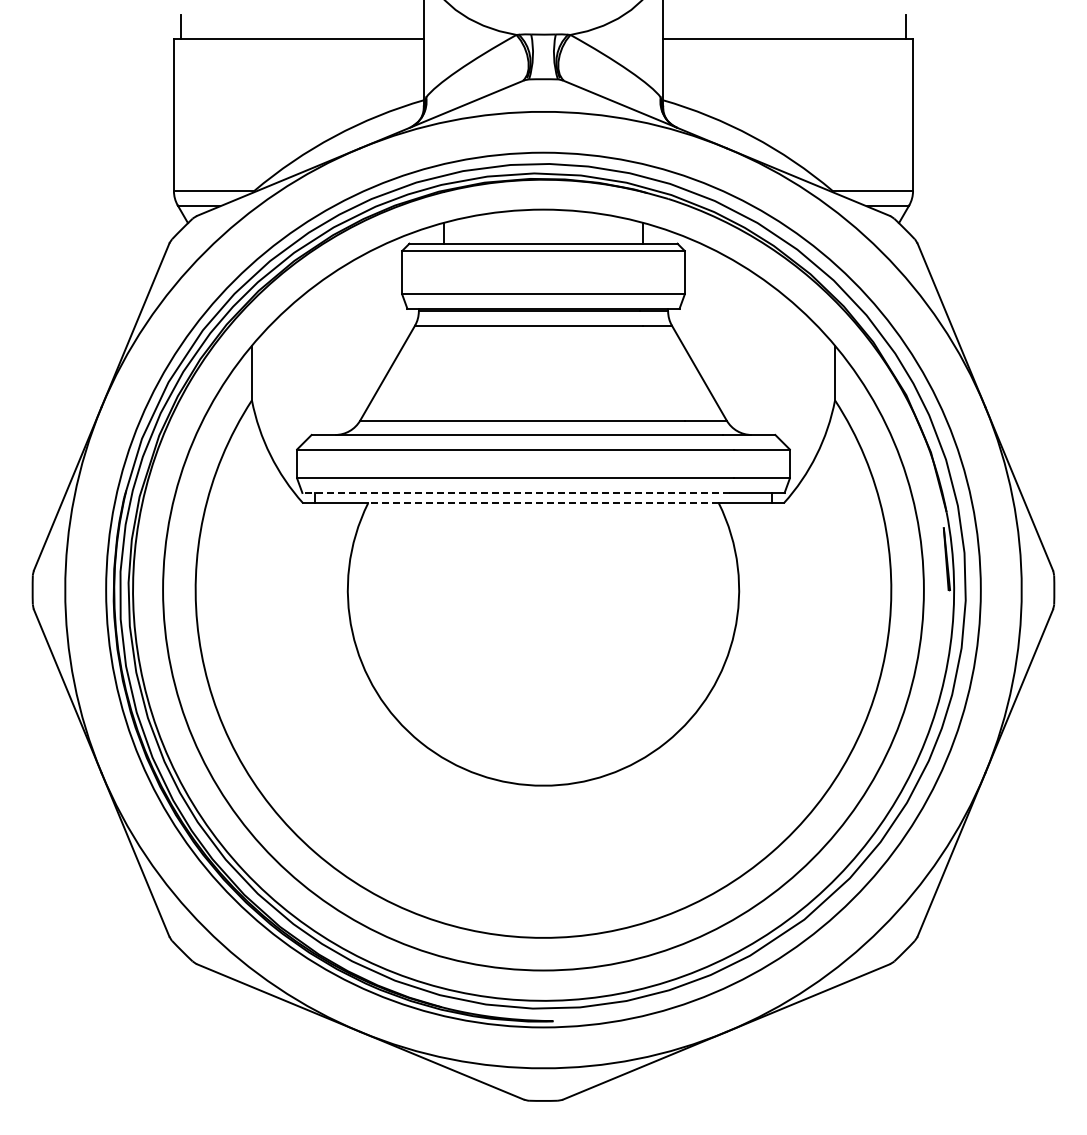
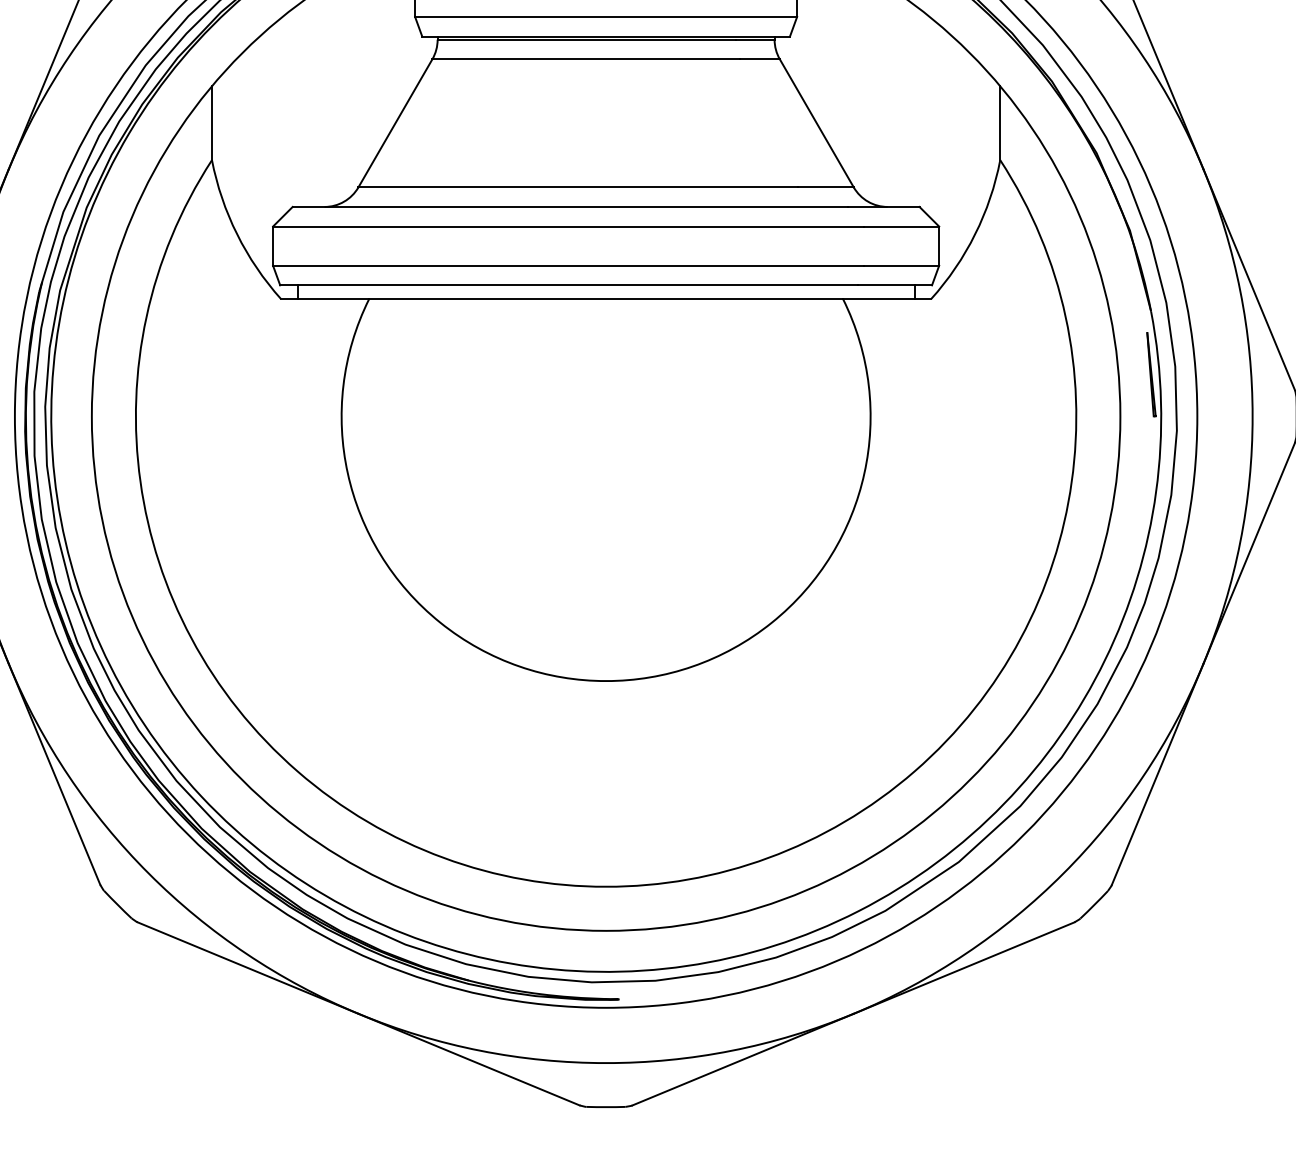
line: (516, 492) -> (569, 284), dashed -> solid
line: (542, 503) -> (604, 299), dashed -> solid

